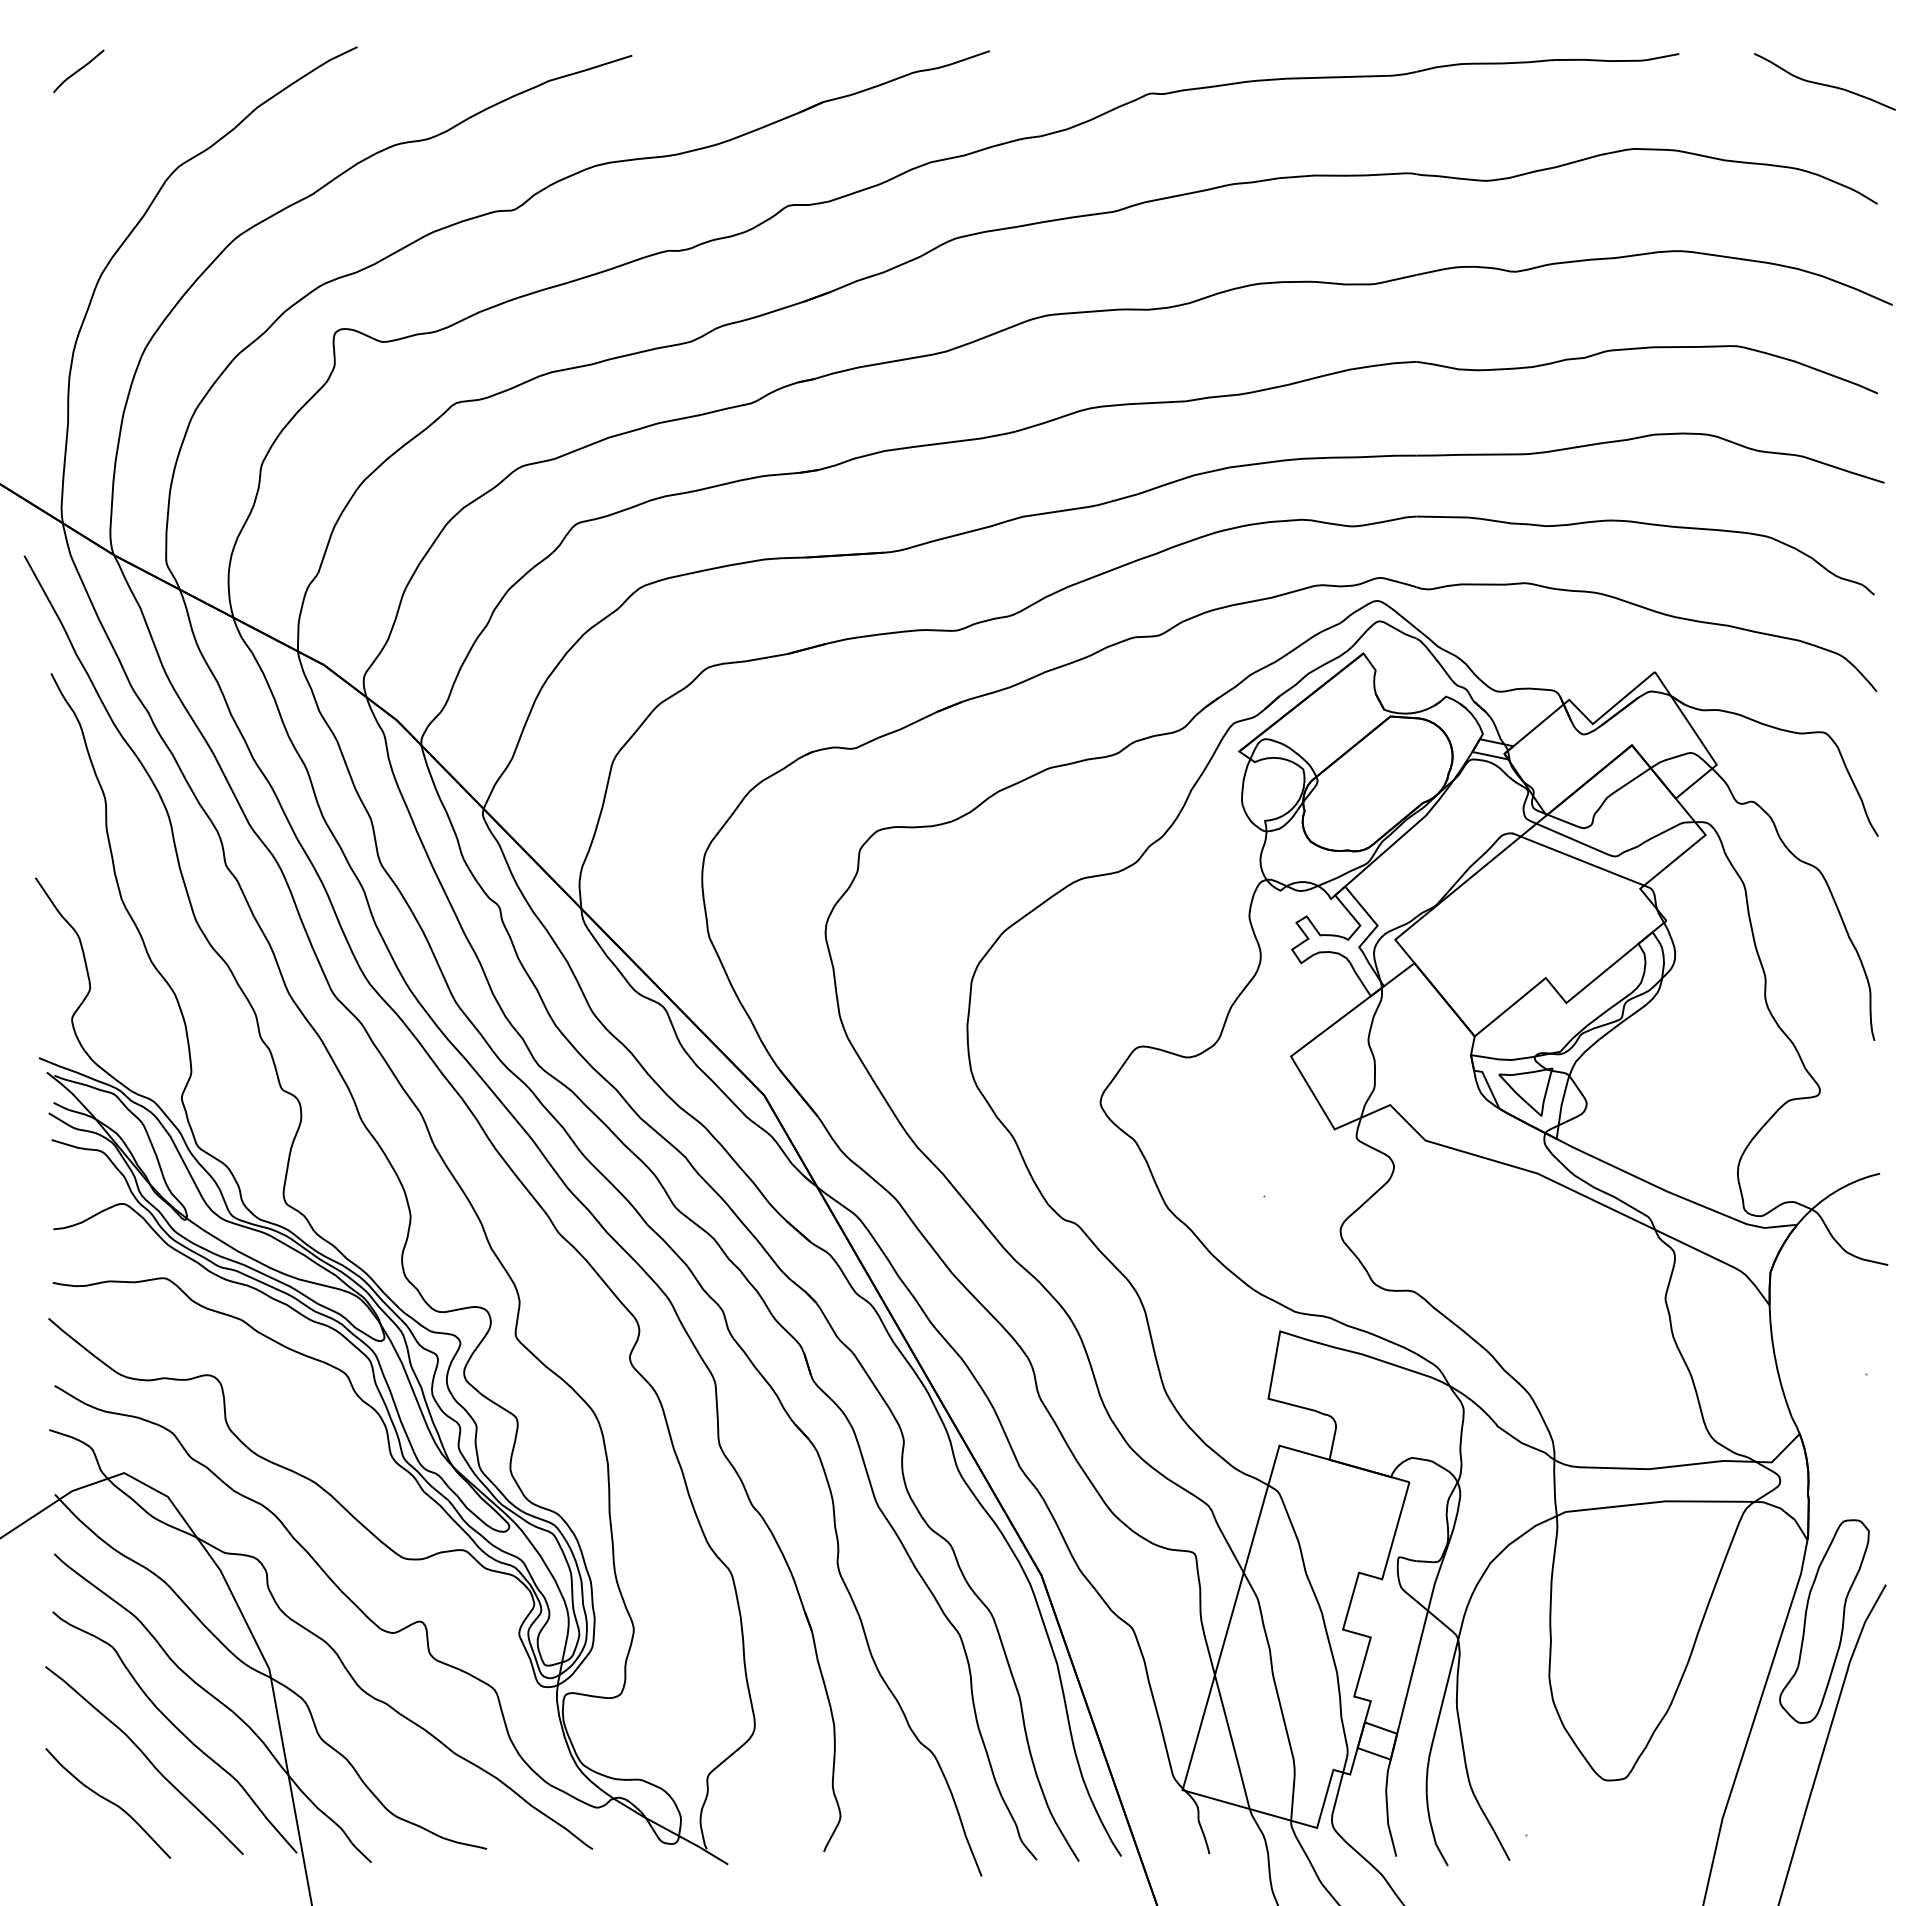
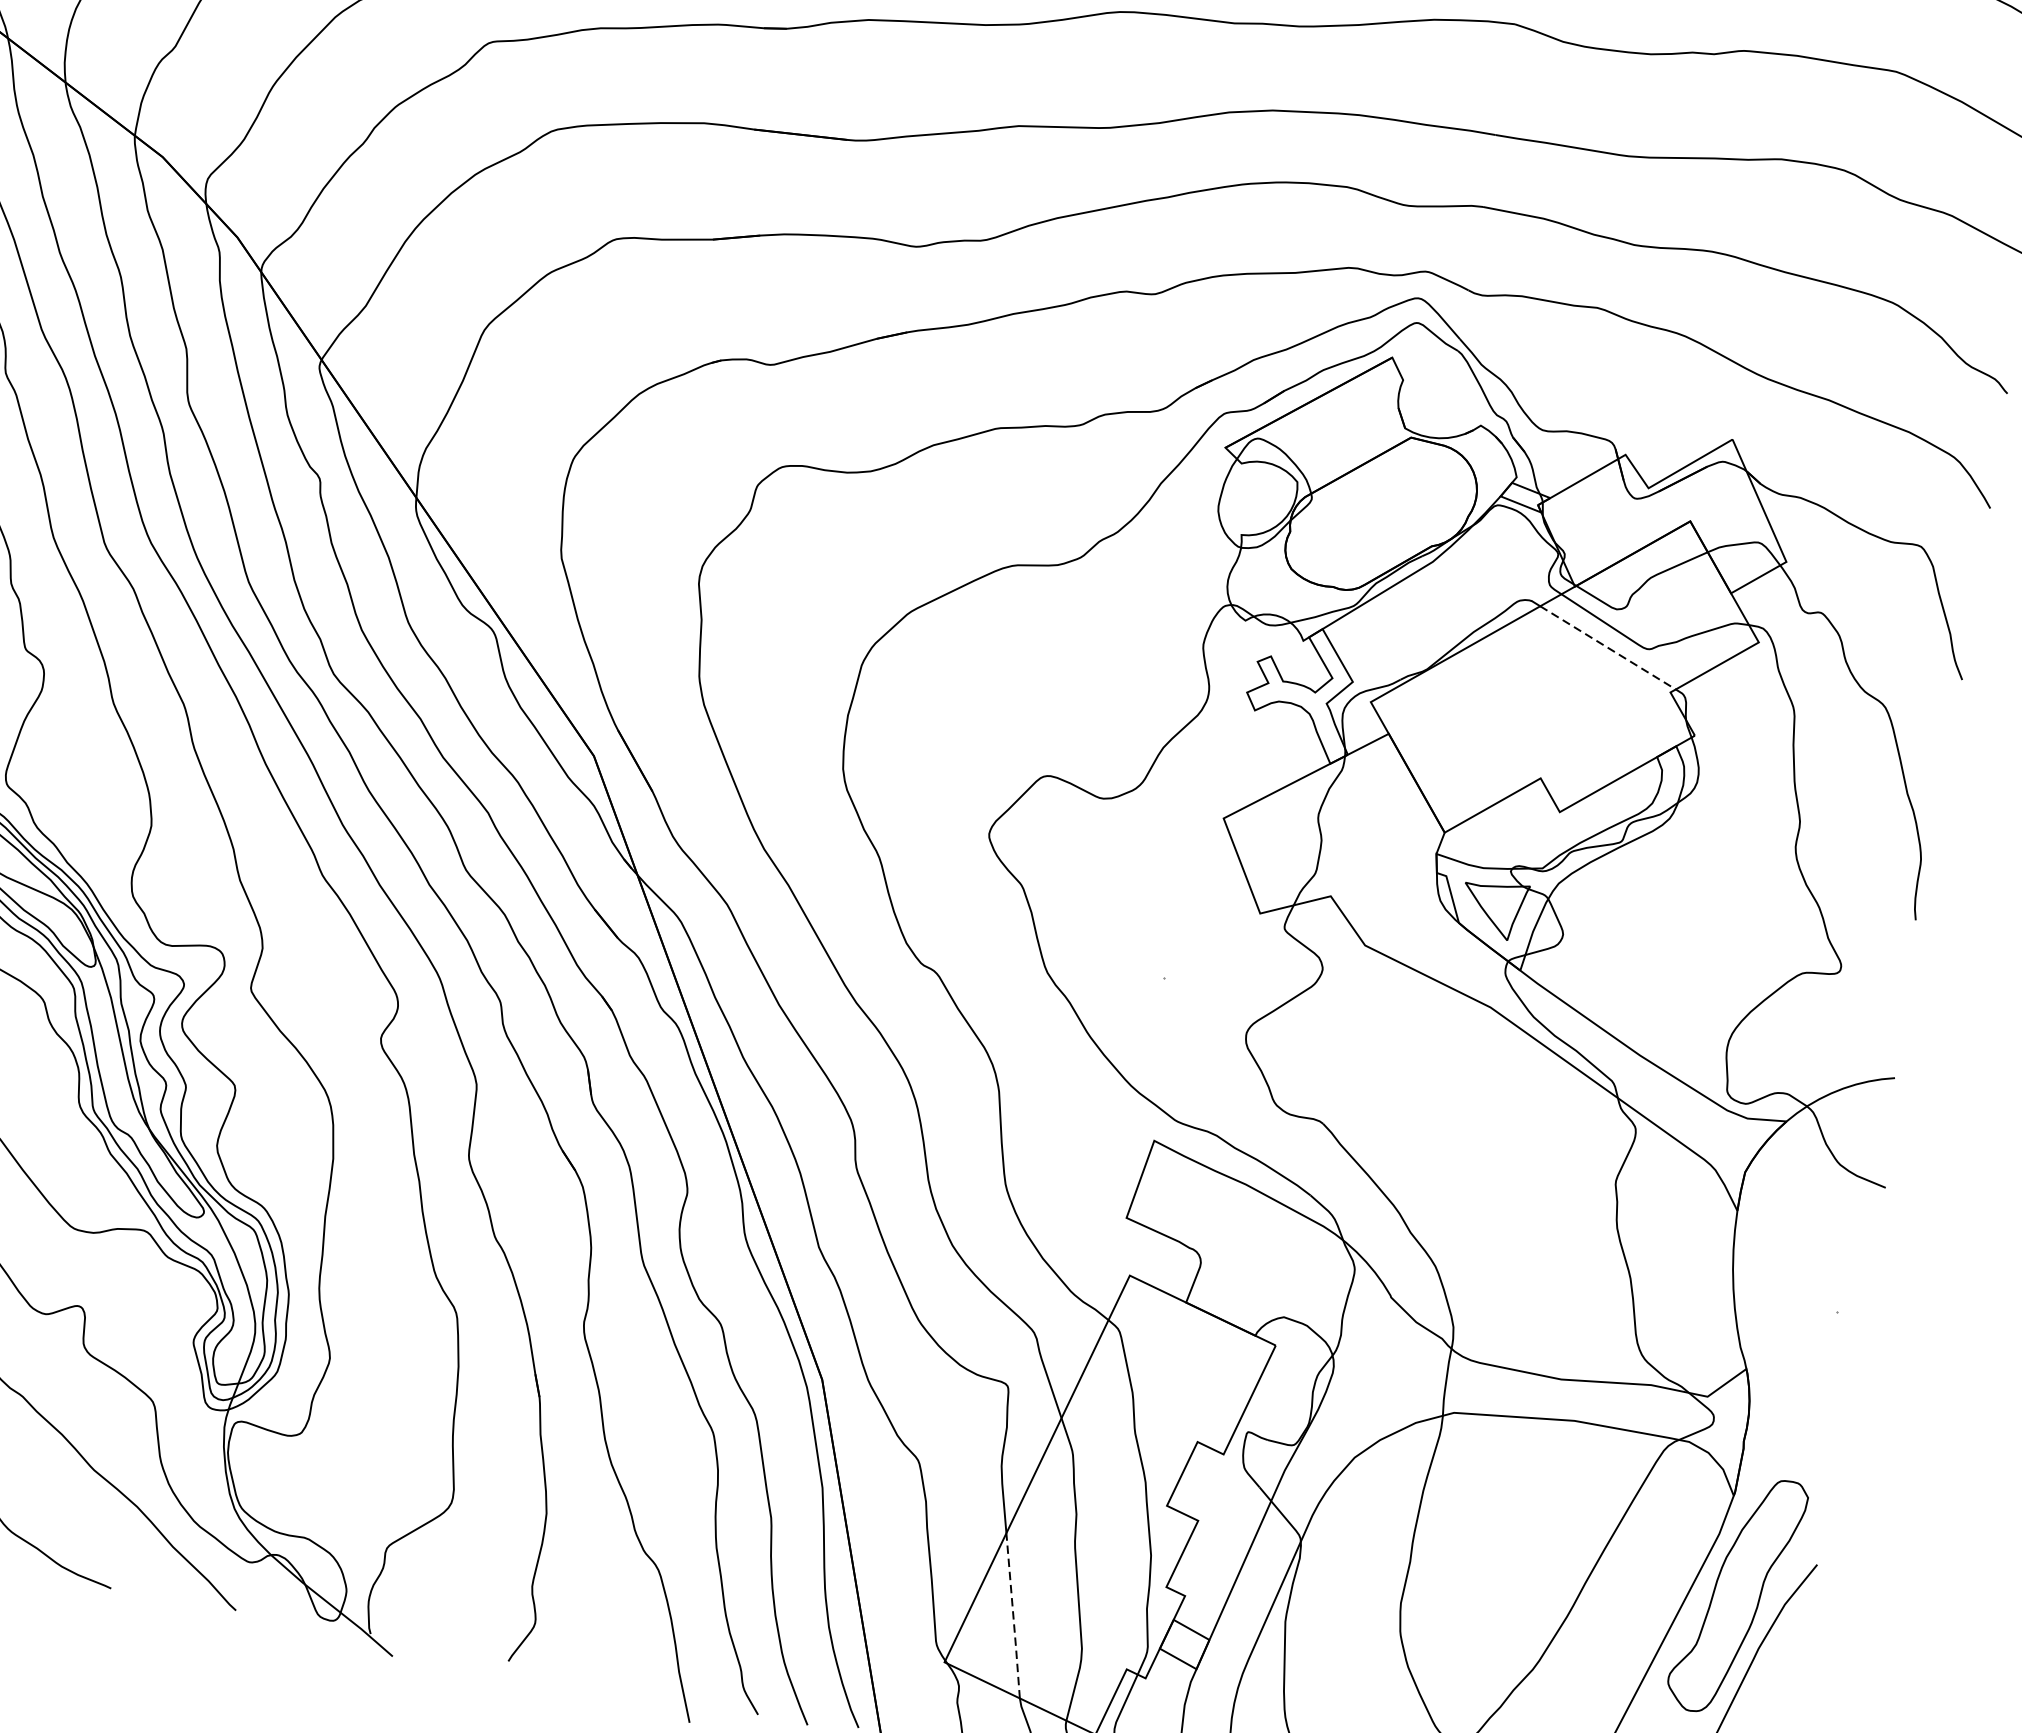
line: (1582, 861) -> (1607, 648), solid -> dashed
line: (1232, 1742) -> (1013, 1616), solid -> dashed

